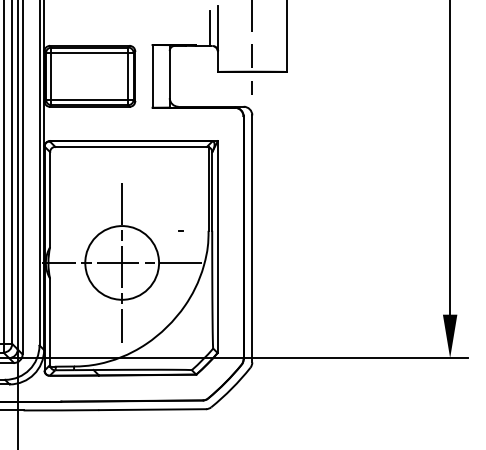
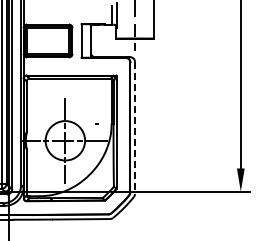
line: (251, 239) -> (134, 128), solid -> dashed

